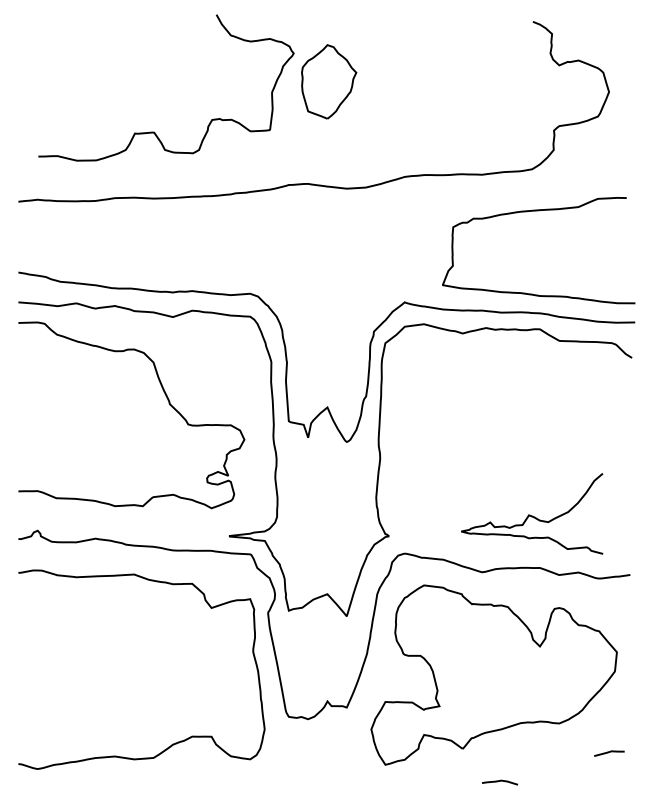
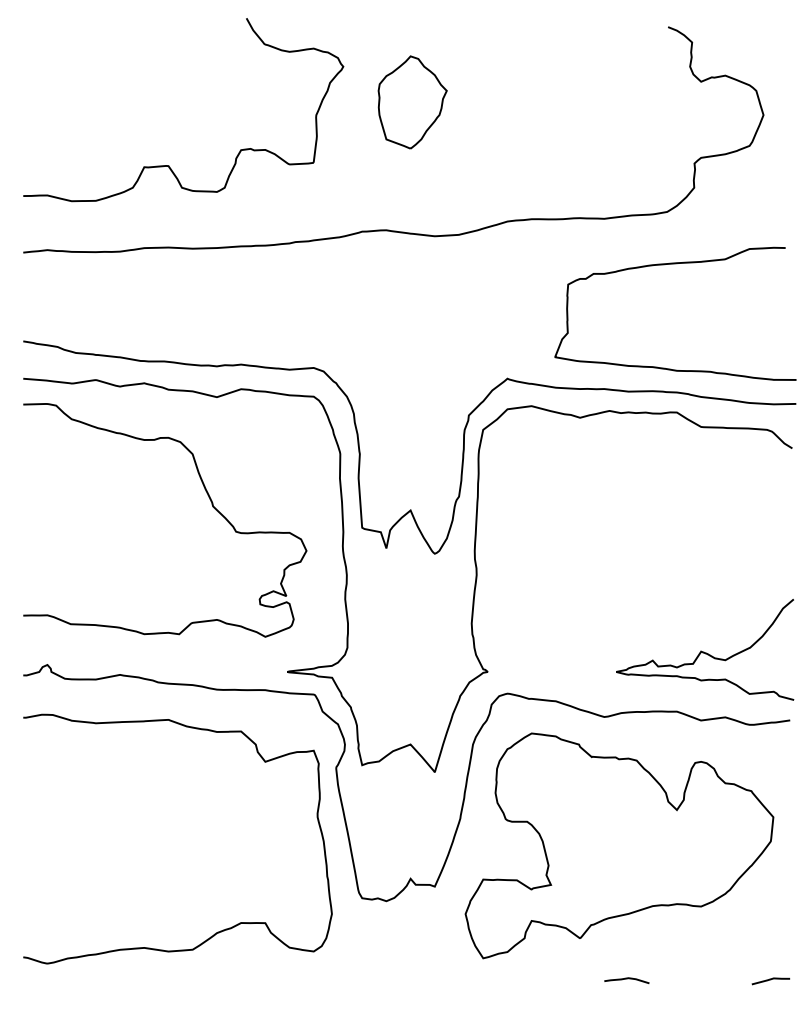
curve: (155, 132) -> (169, 165), moved
curve: (531, 515) -> (704, 651), moved
line: (609, 752) -> (770, 980), moved

